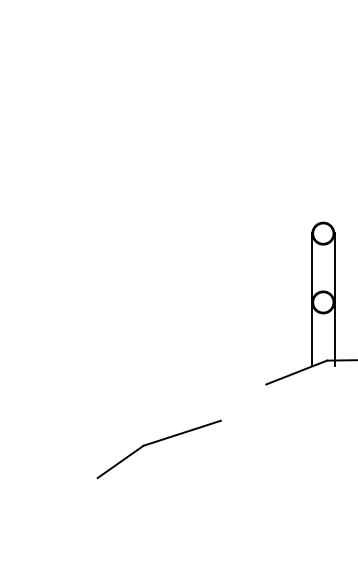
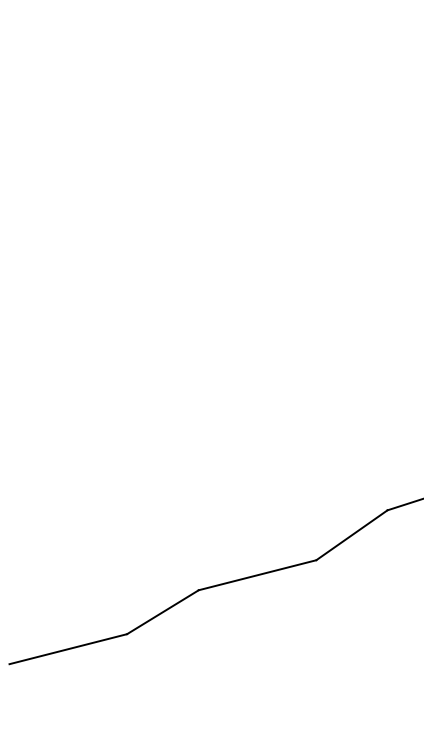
line: (243, 402) -> (351, 535), added
line: (58, 490) -> (67, 649), added

